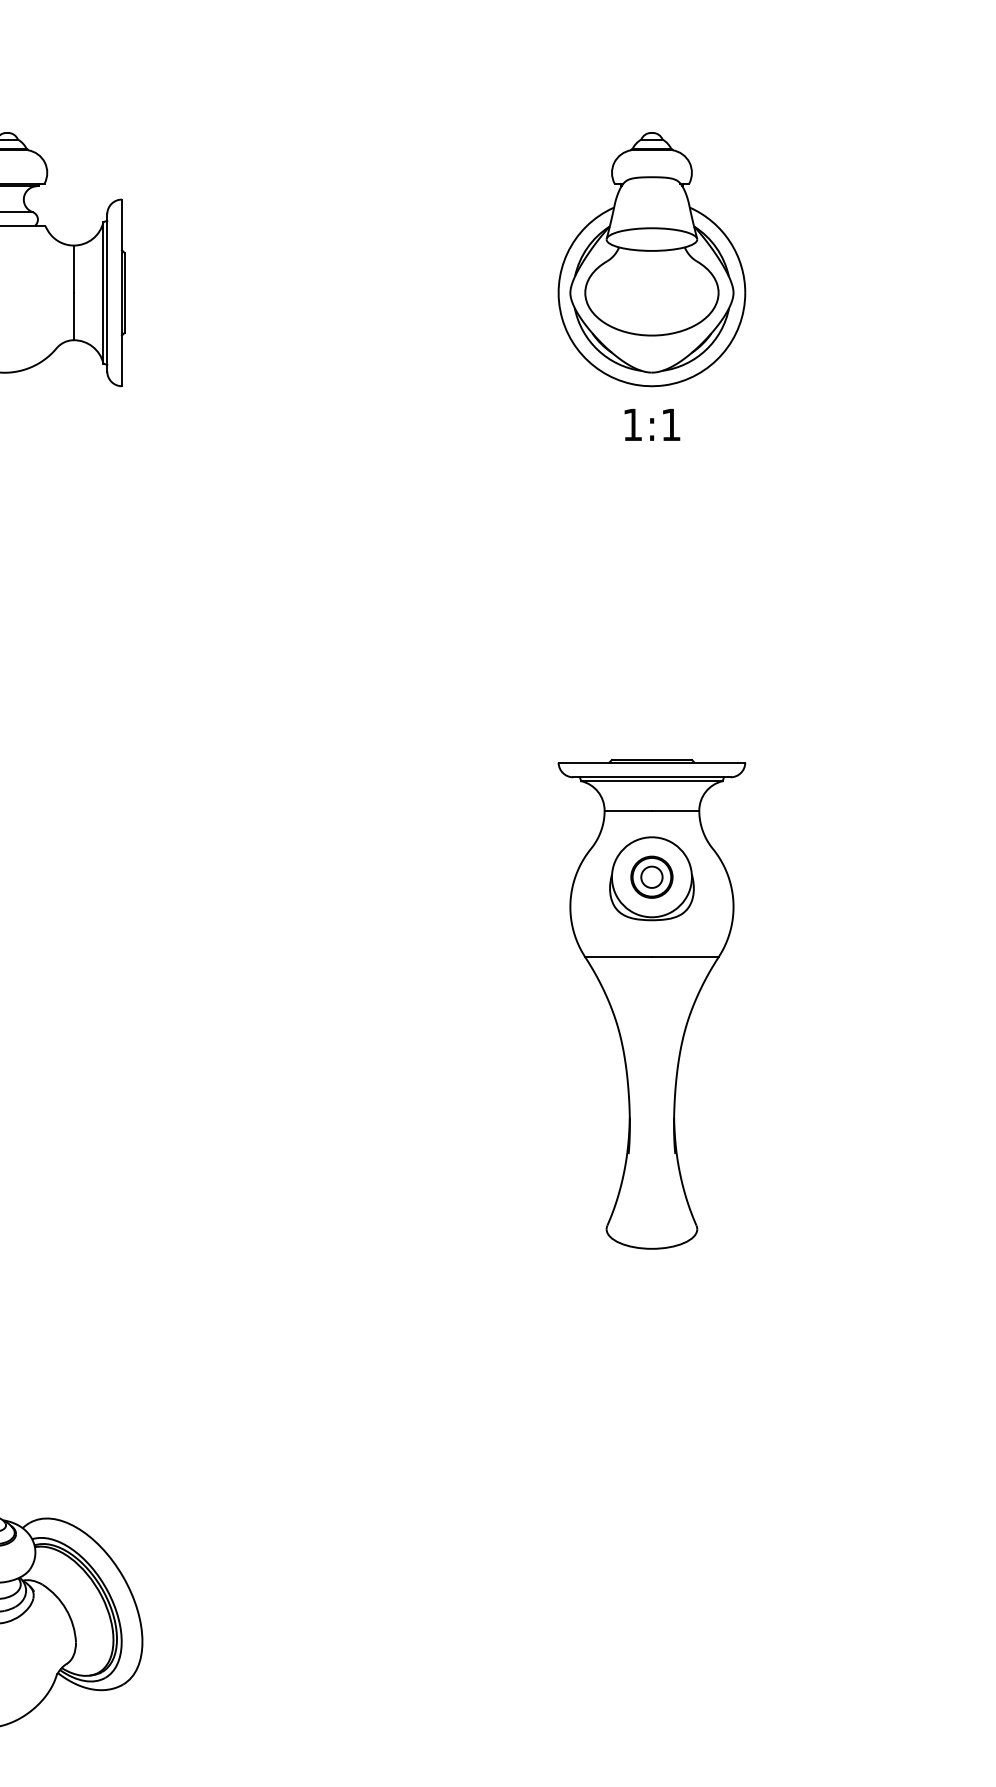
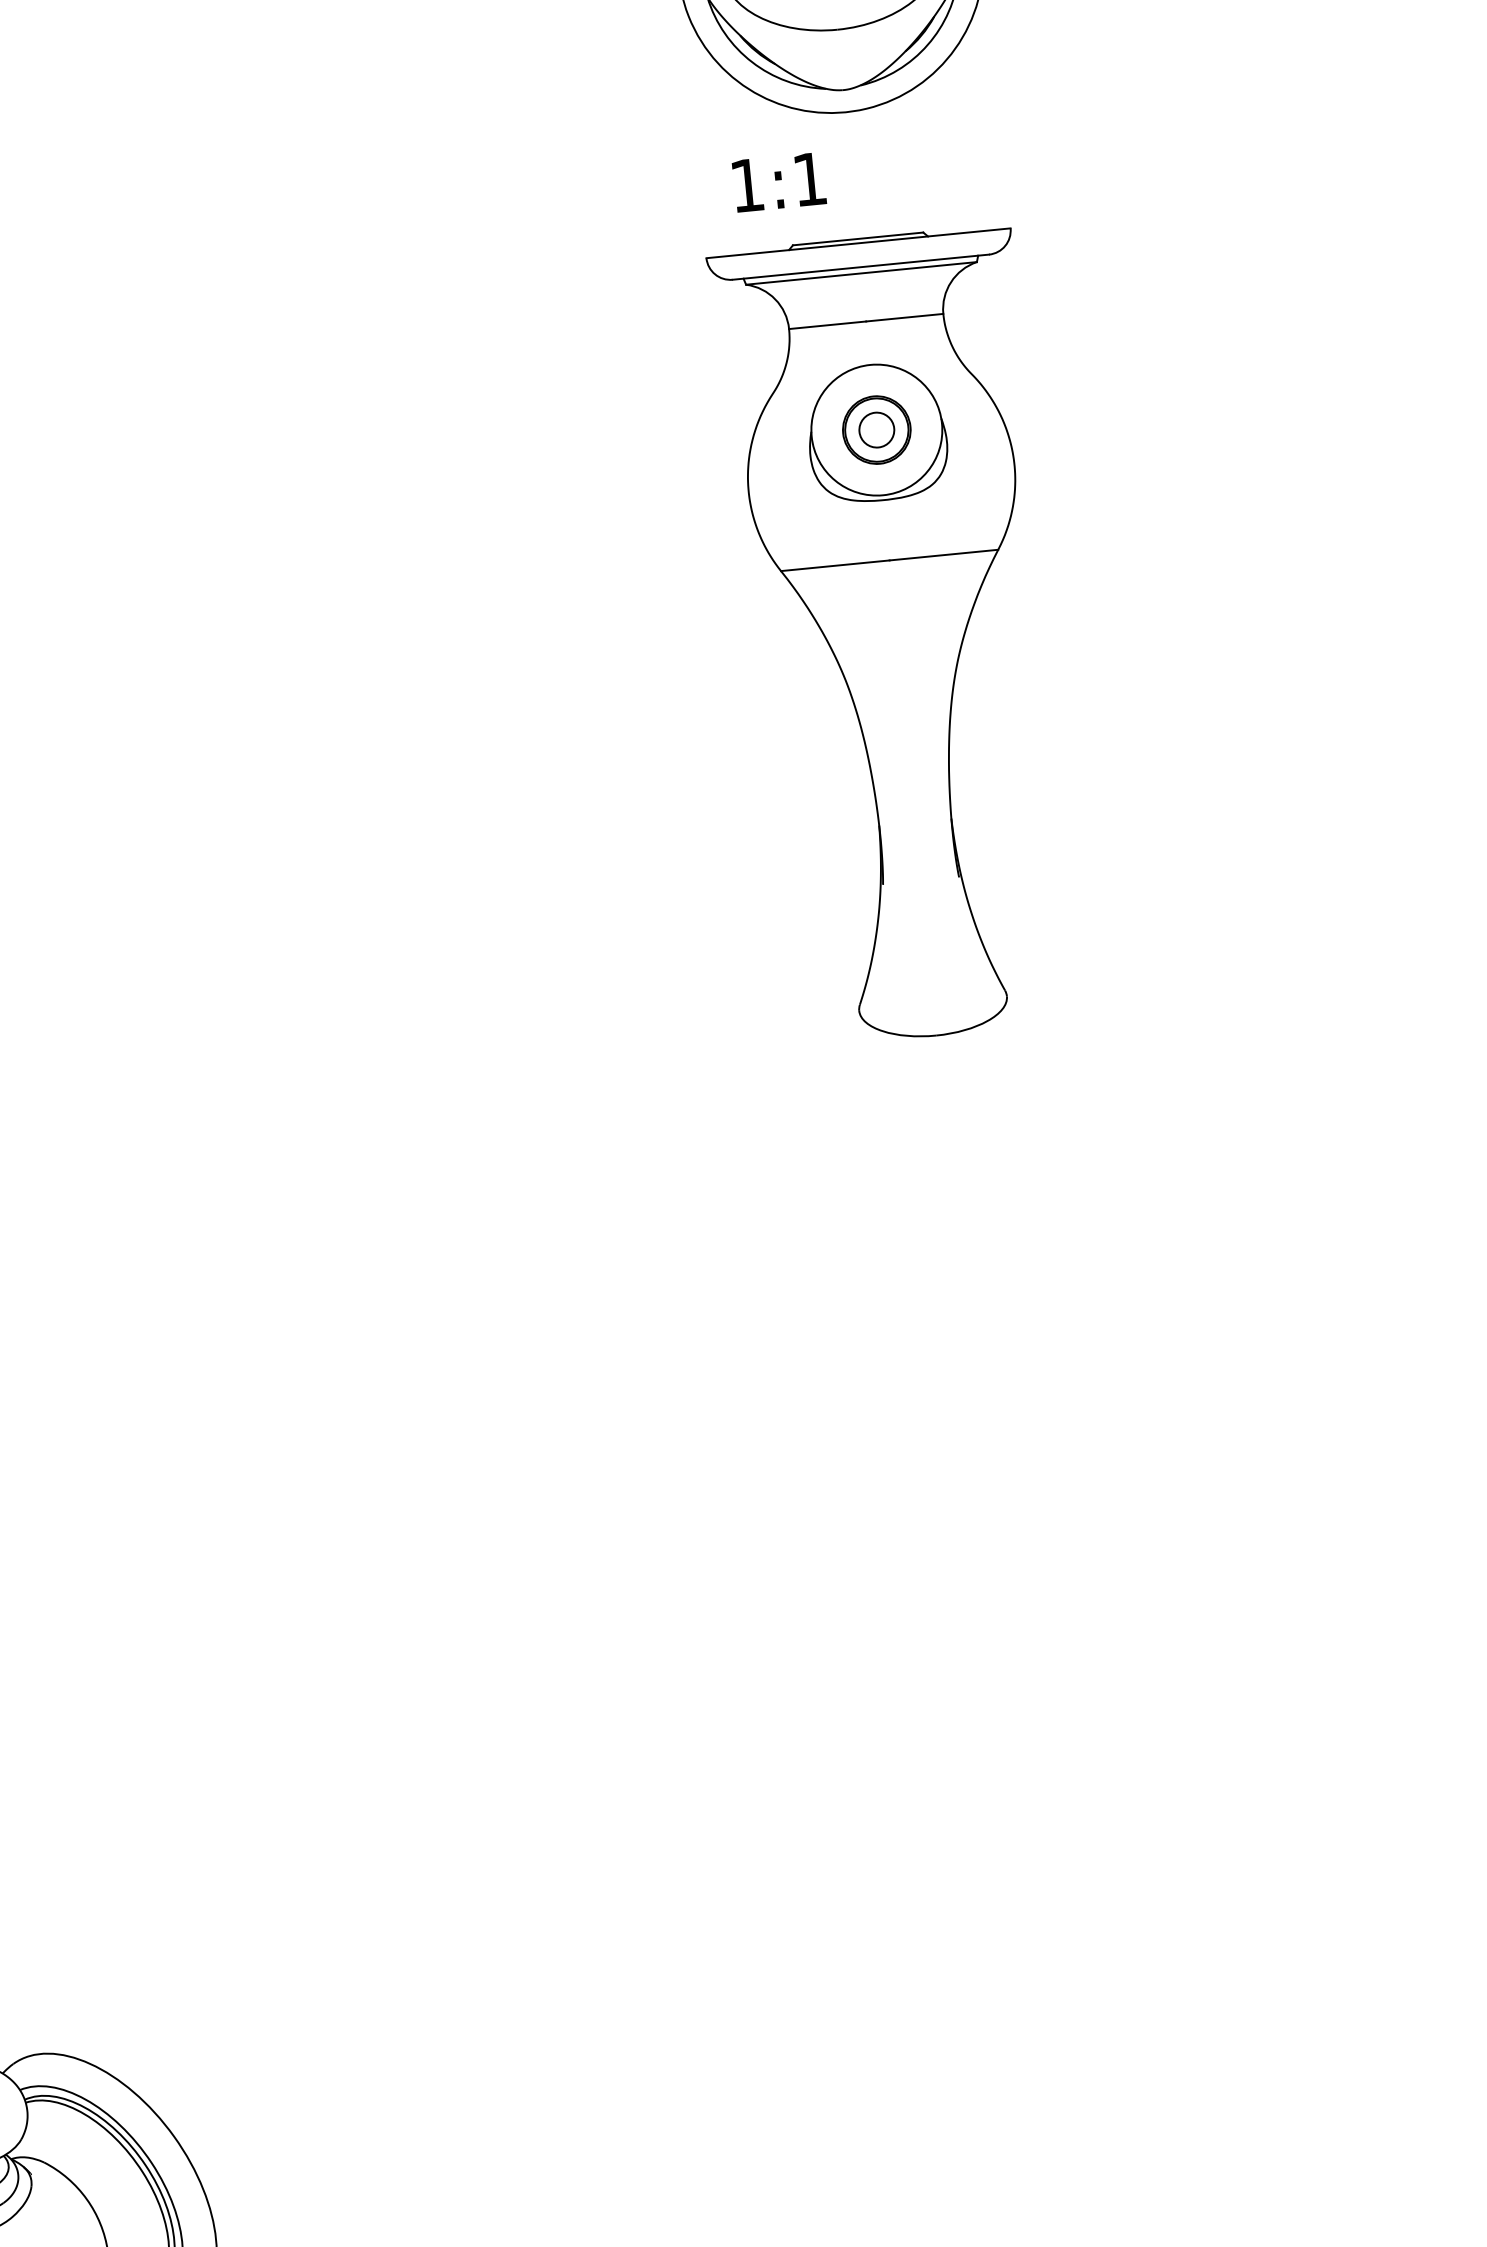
text: (652, 424) -> (779, 181), moved
part: (651, 1004) -> (896, 637), moved

